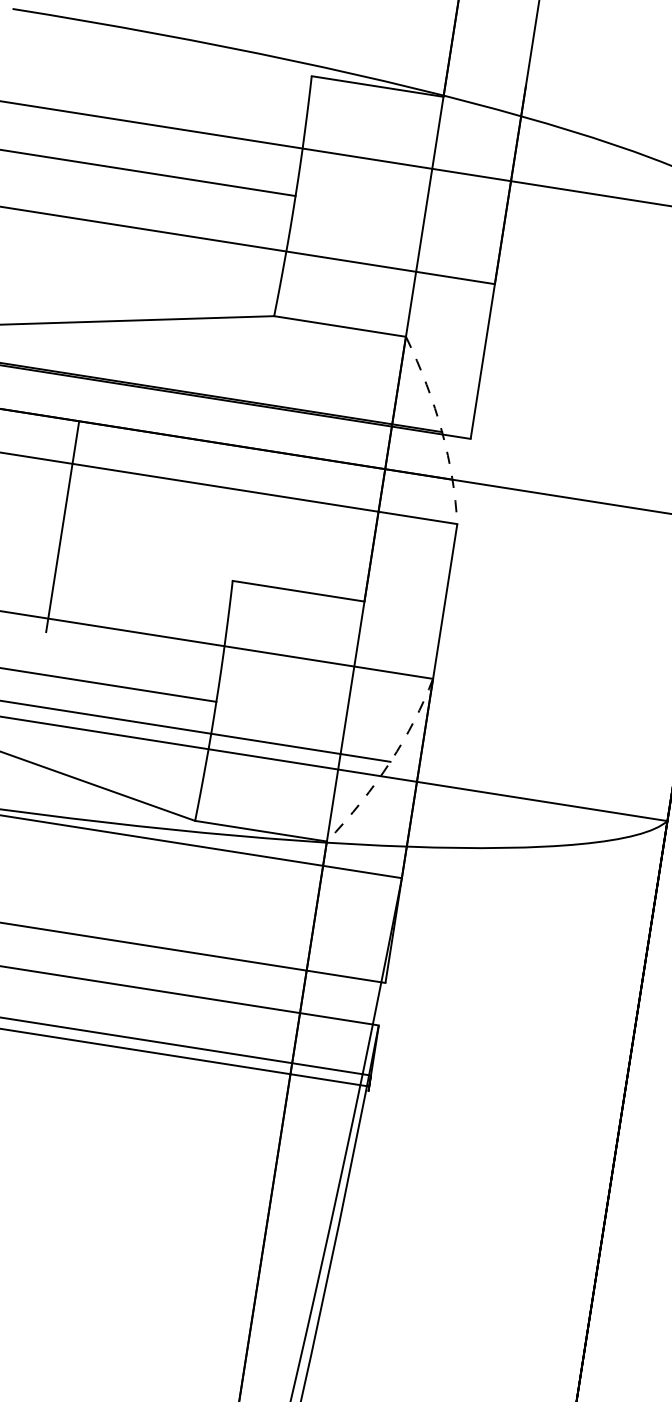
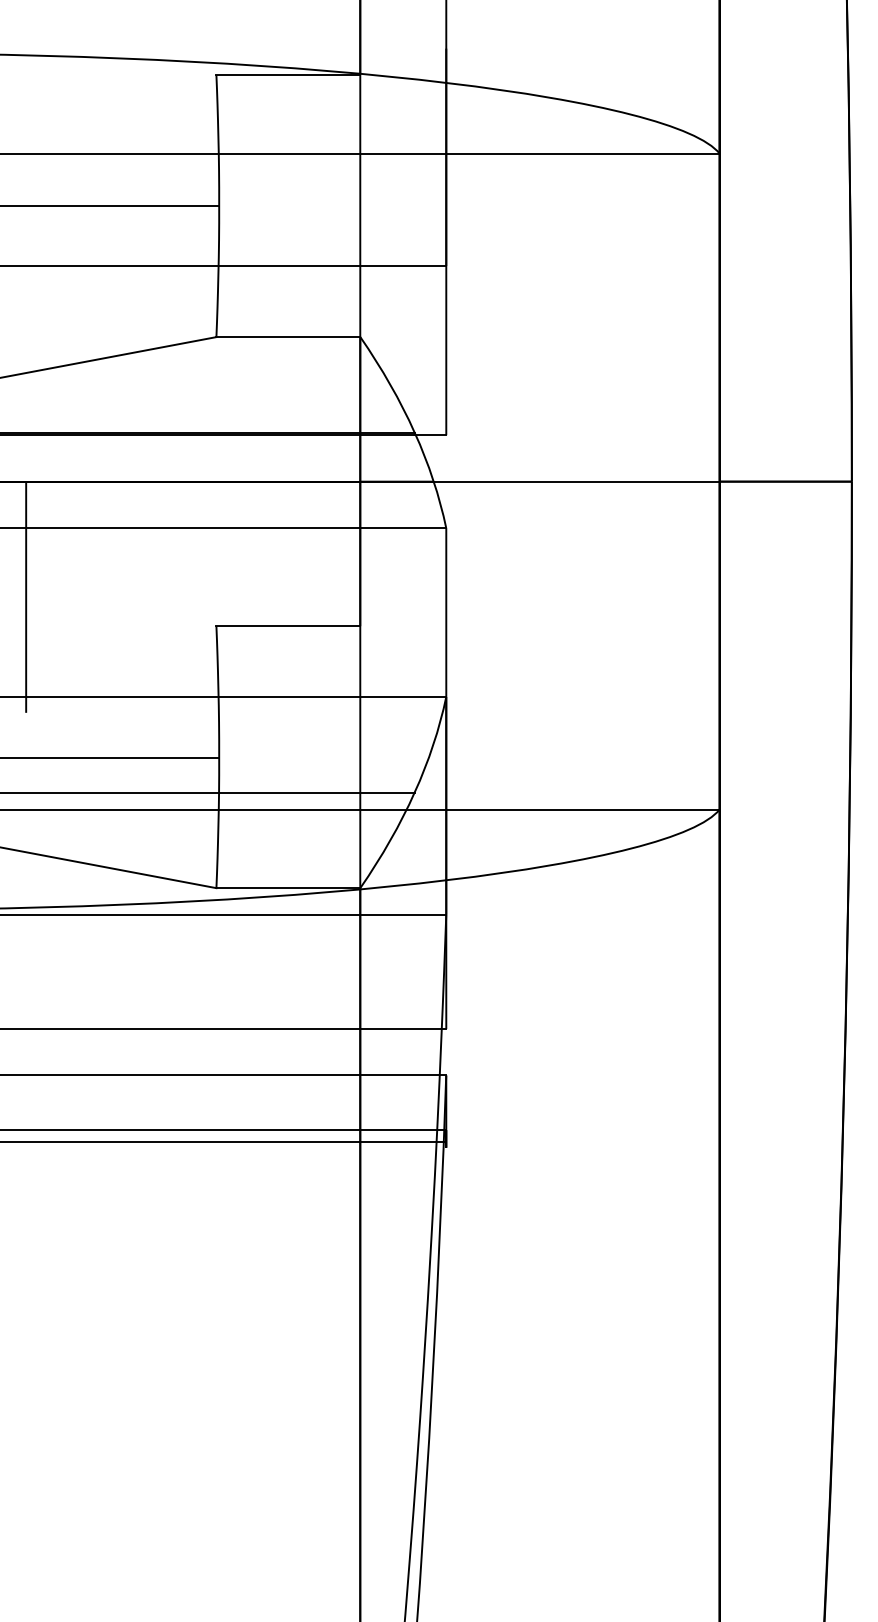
arc: (441, 429) -> (413, 429), dashed -> solid
arc: (388, 765) -> (413, 796), dashed -> solid

